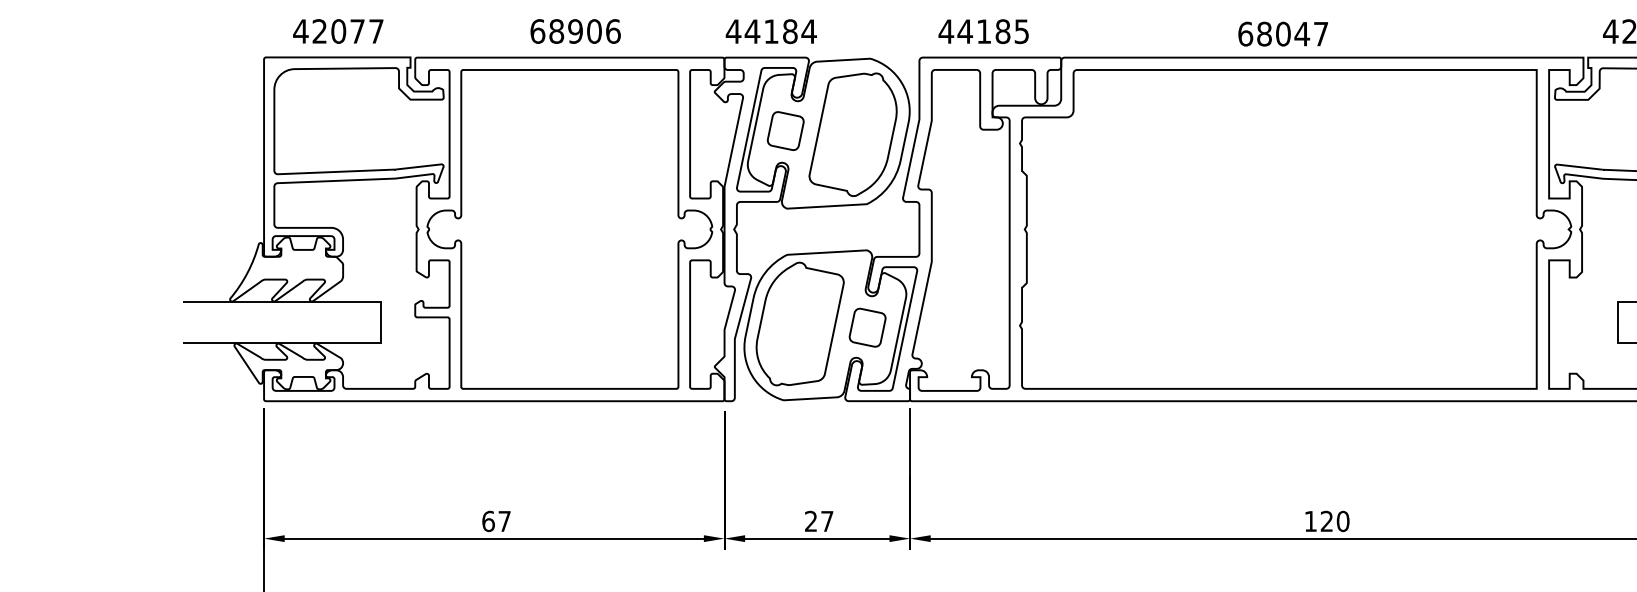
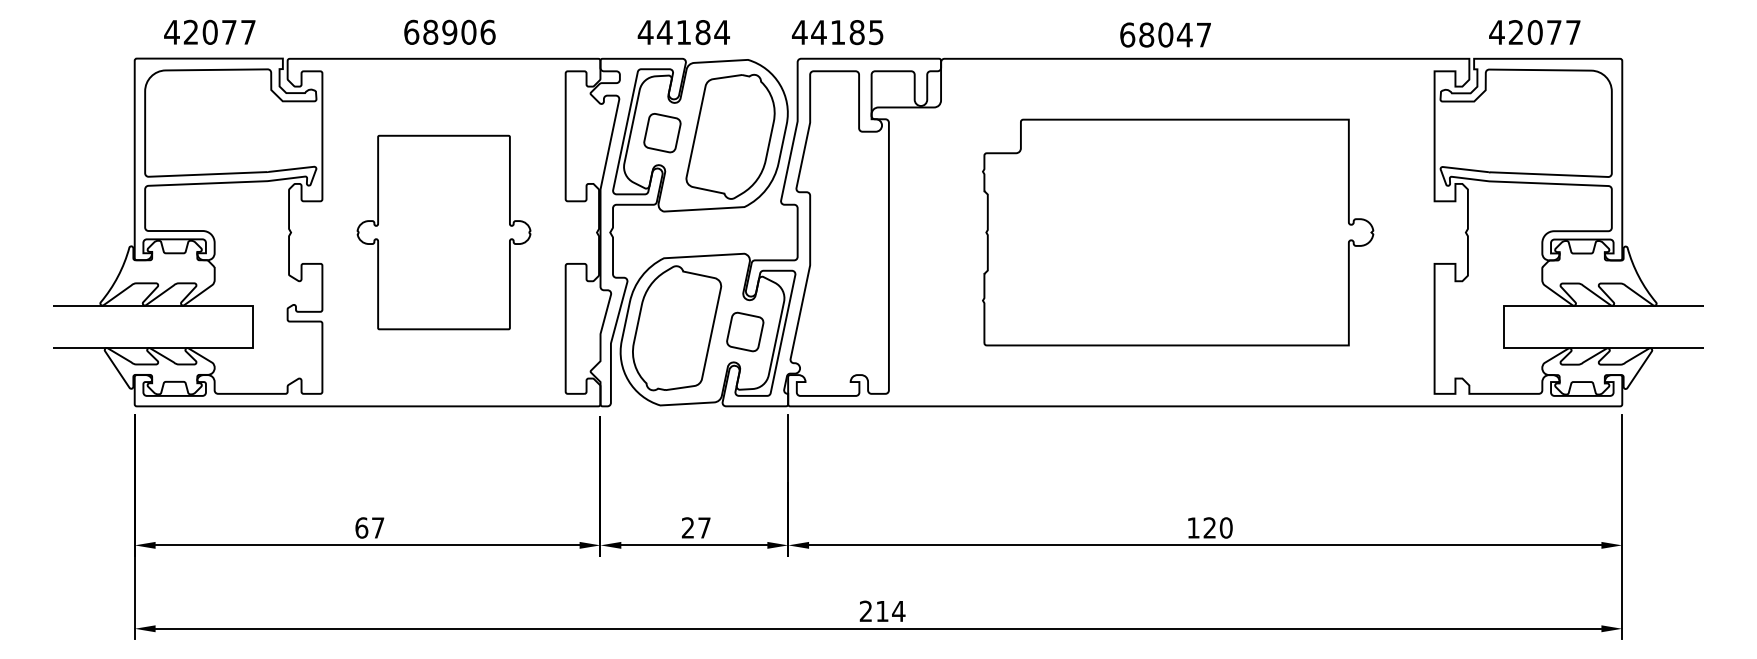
text: (770, 31) -> (683, 32), moved
text: (983, 31) -> (837, 32), moved
part: (569, 229) -> (443, 232), size x0.6
part: (1294, 229) -> (1177, 232), size x0.7

